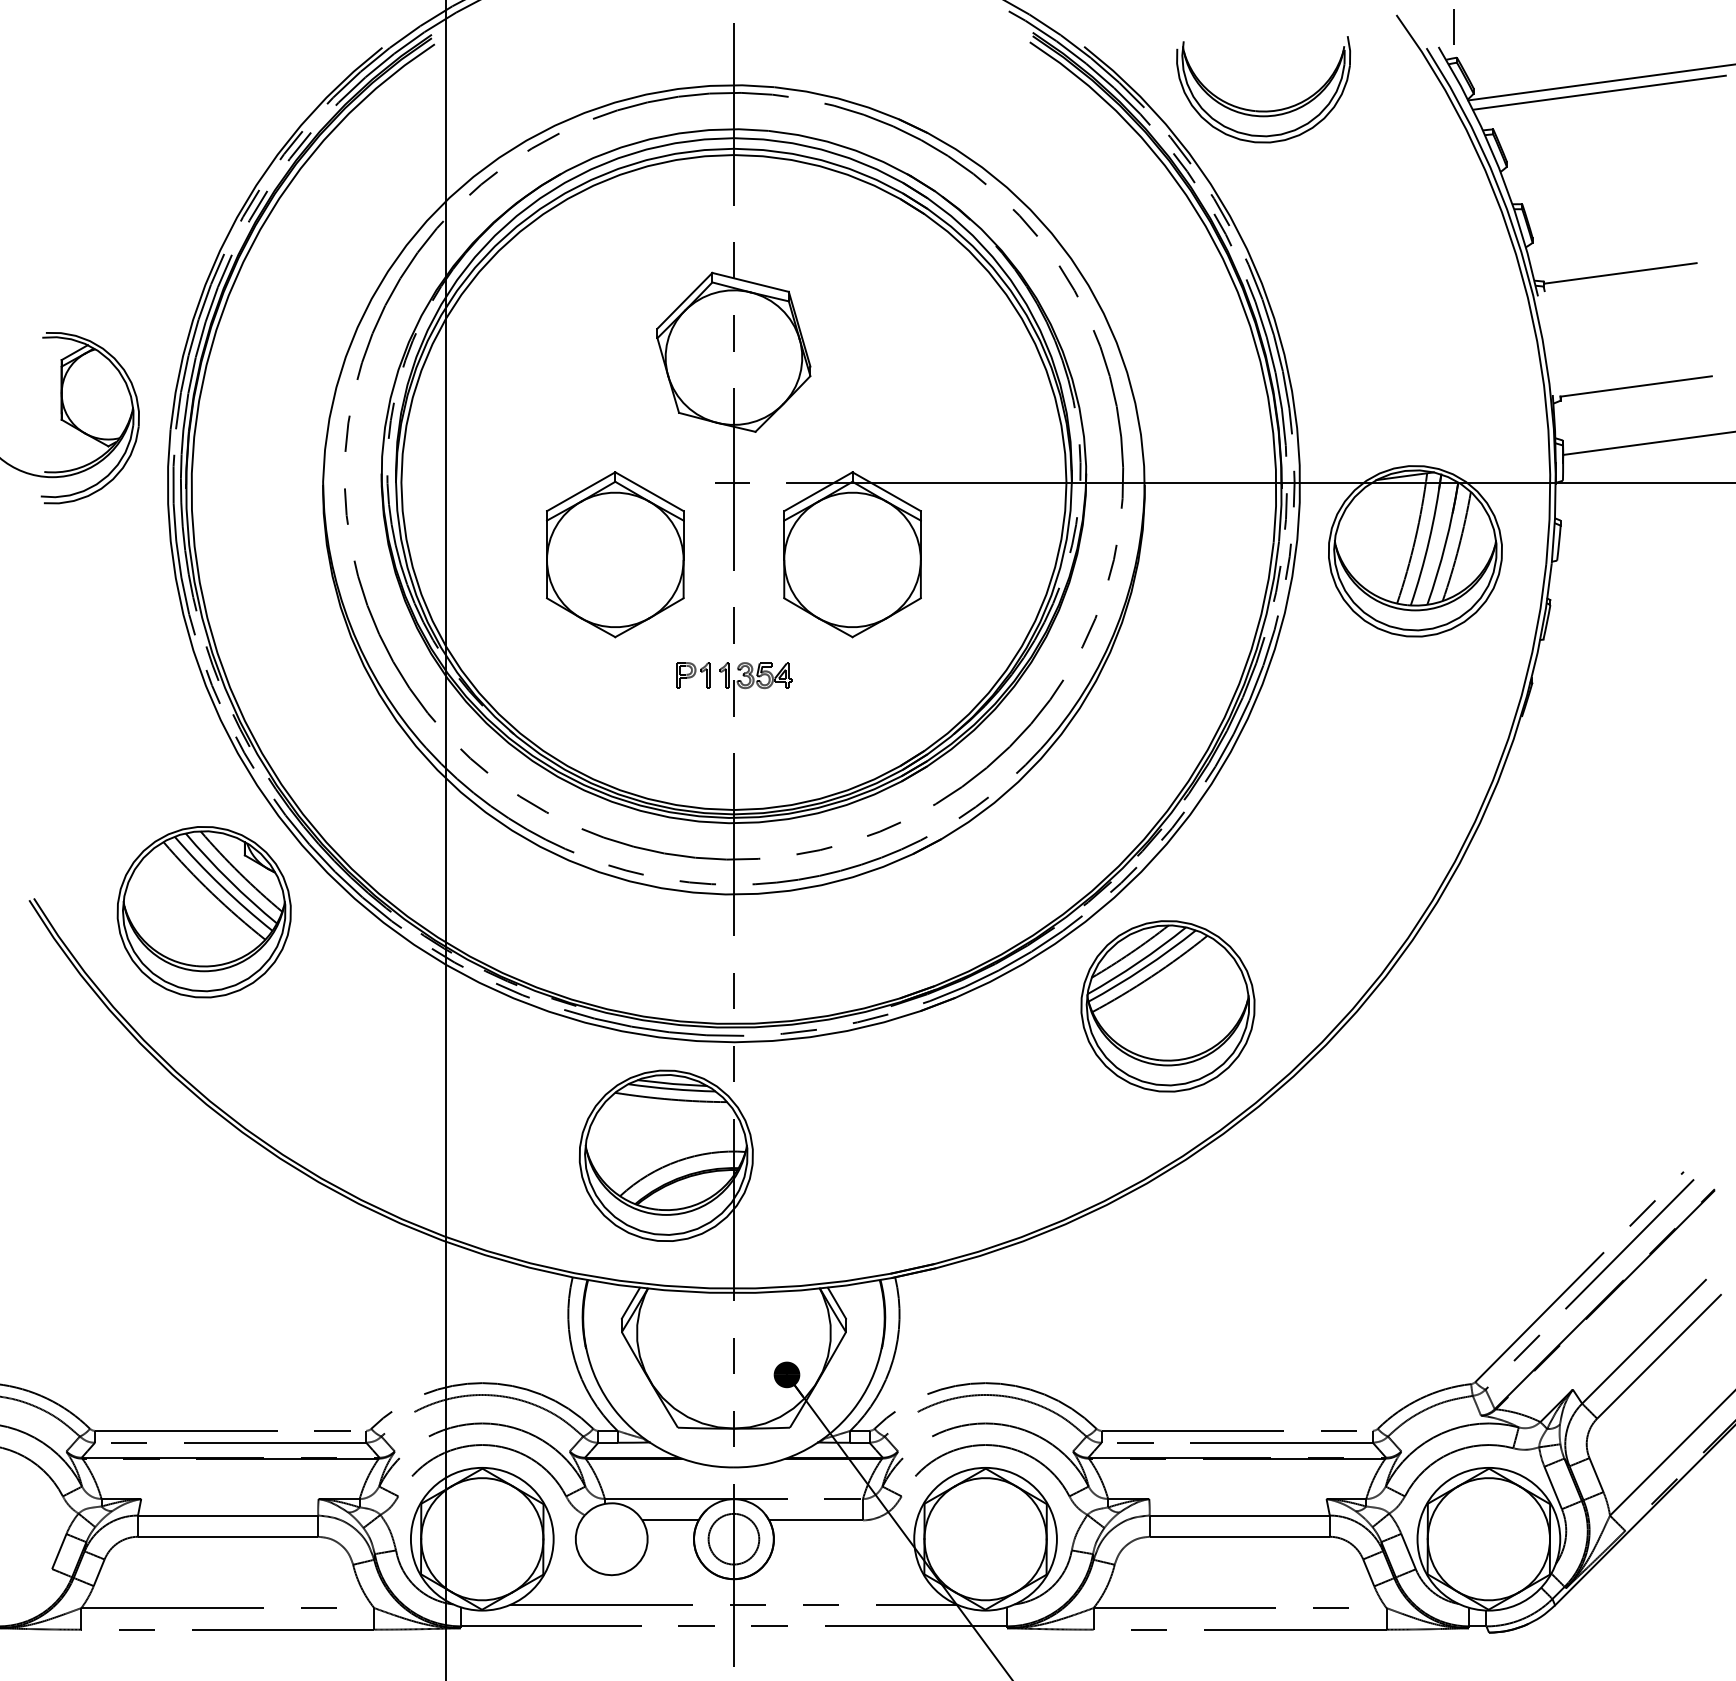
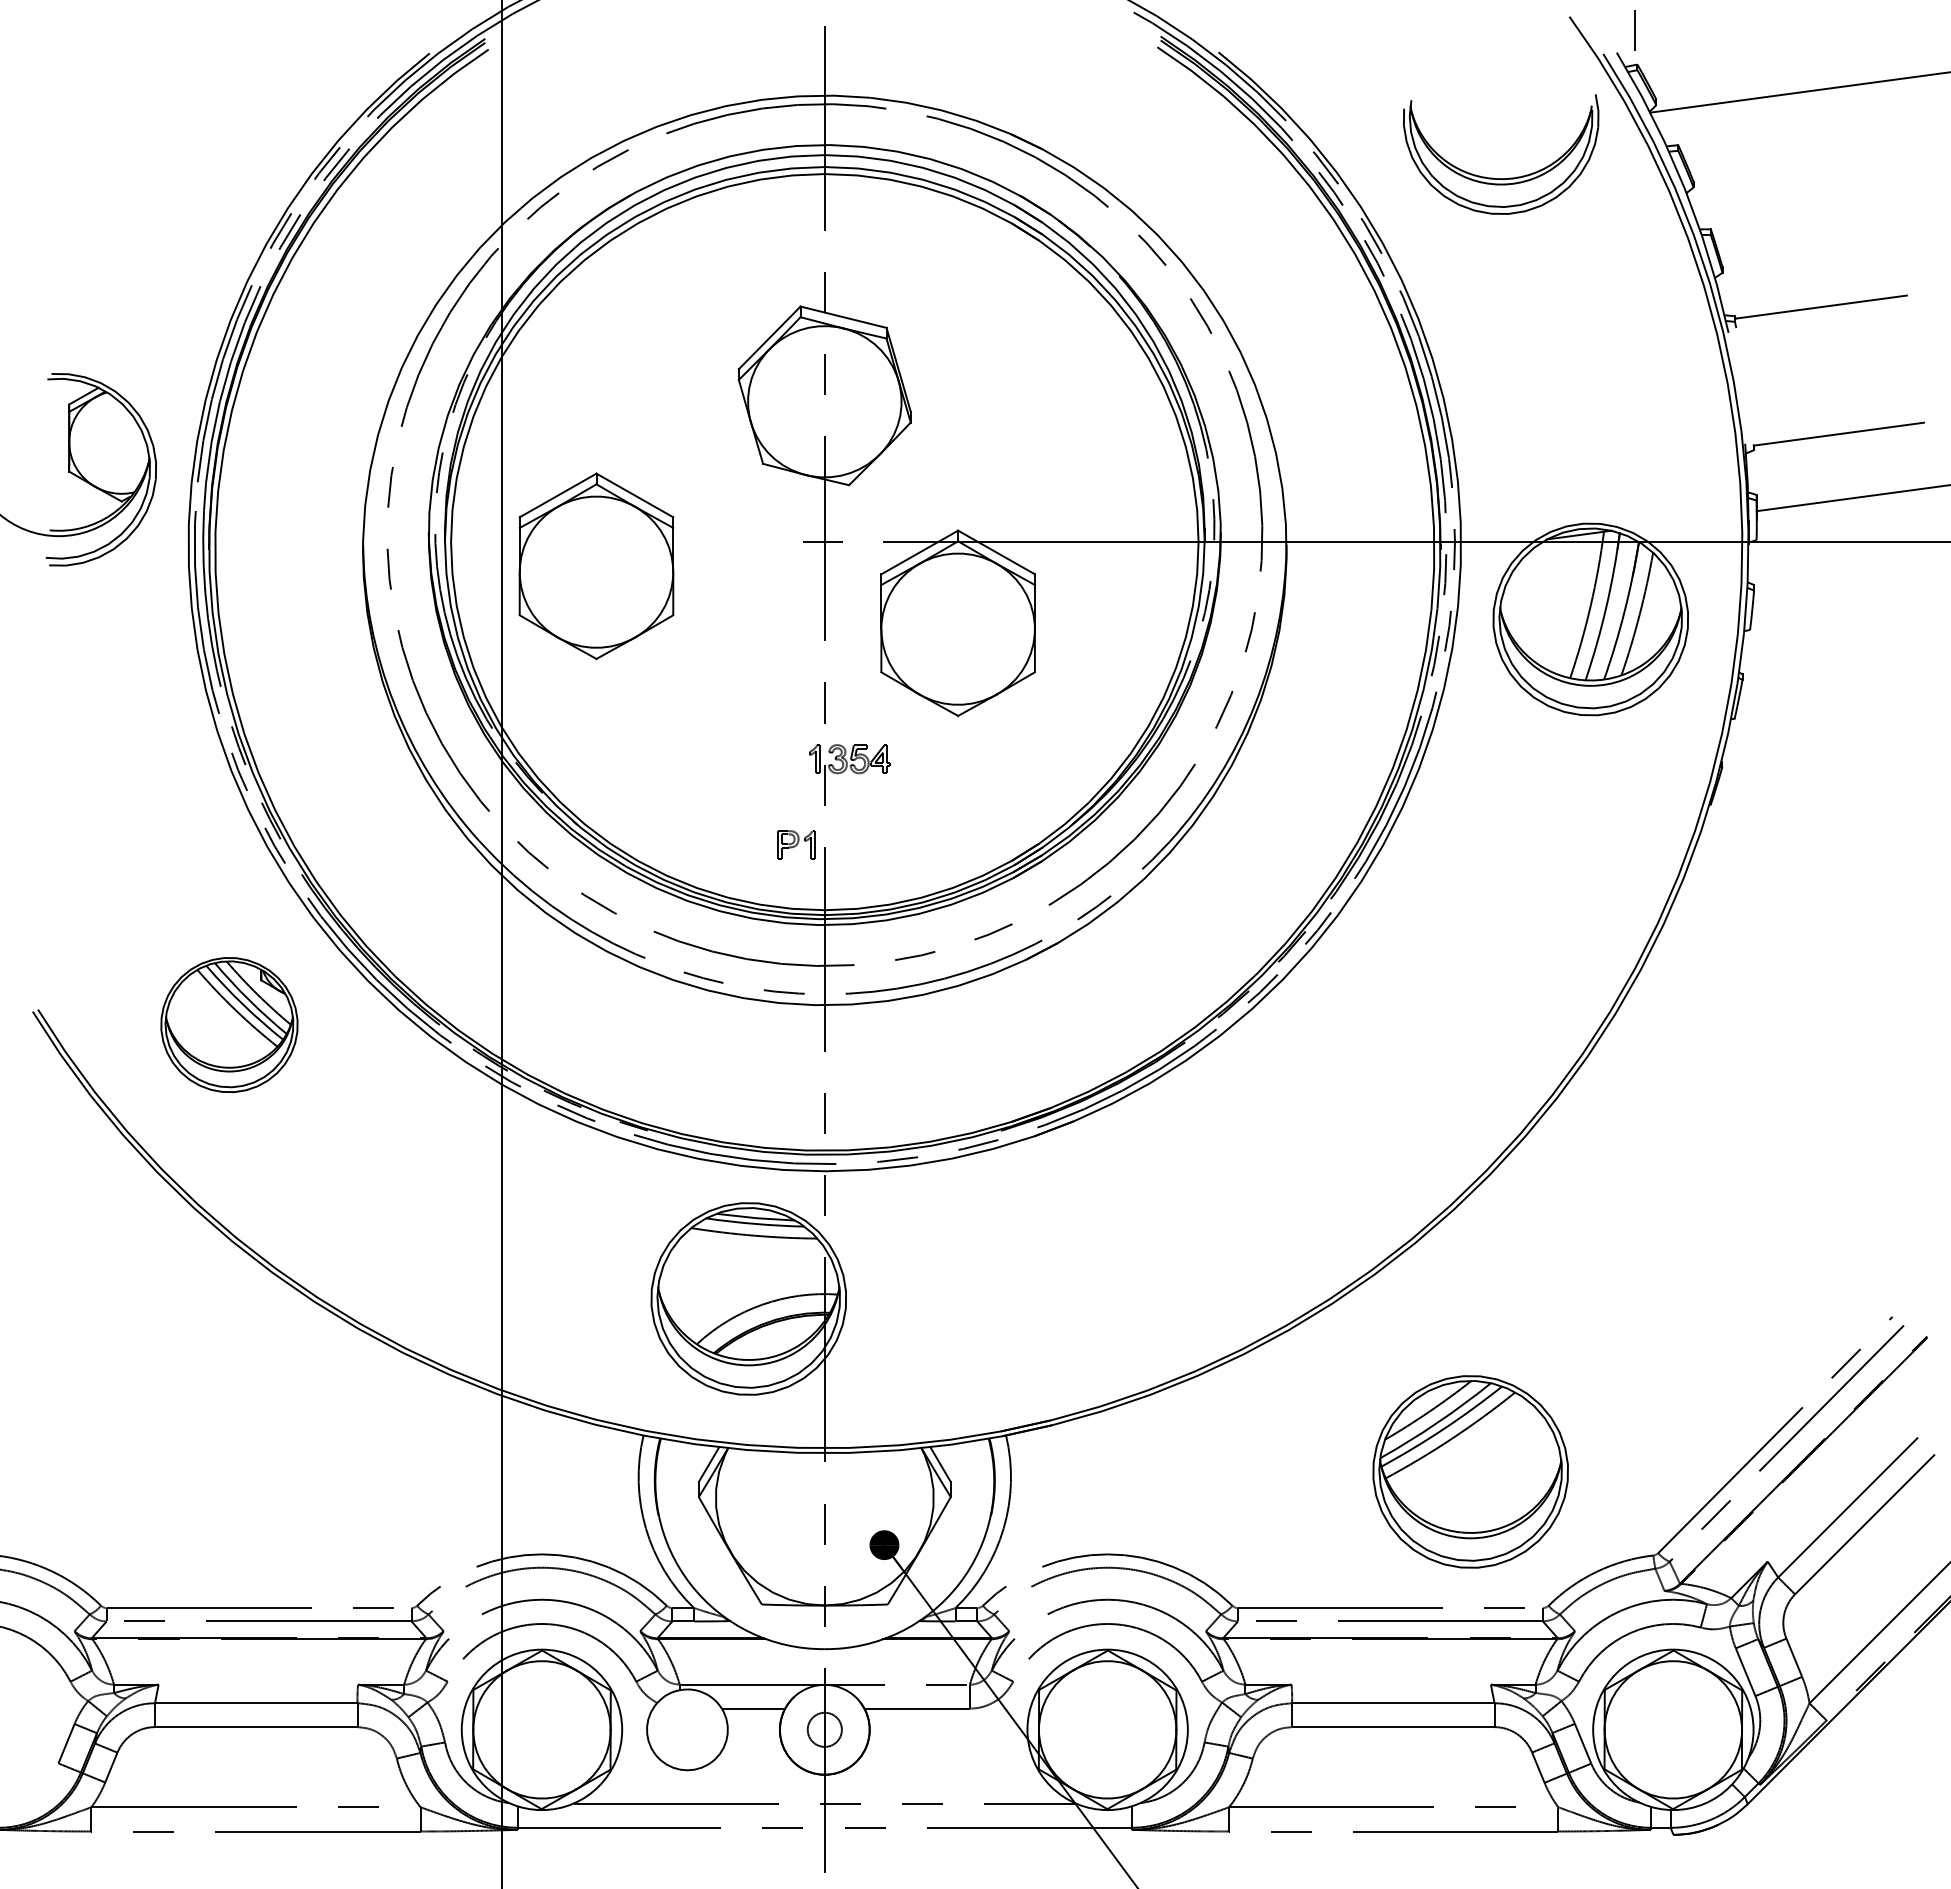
line: (1599, 92) -> (1797, 103), removed
part: (1263, 110) -> (1501, 178), moved
part: (615, 554) -> (596, 566), moved
part: (693, 675) -> (796, 844), moved
part: (204, 911) -> (229, 1024), size x0.7
part: (1167, 1005) -> (1470, 1471), moved
circle: (733, 1538) -> (824, 1729), size x0.6

